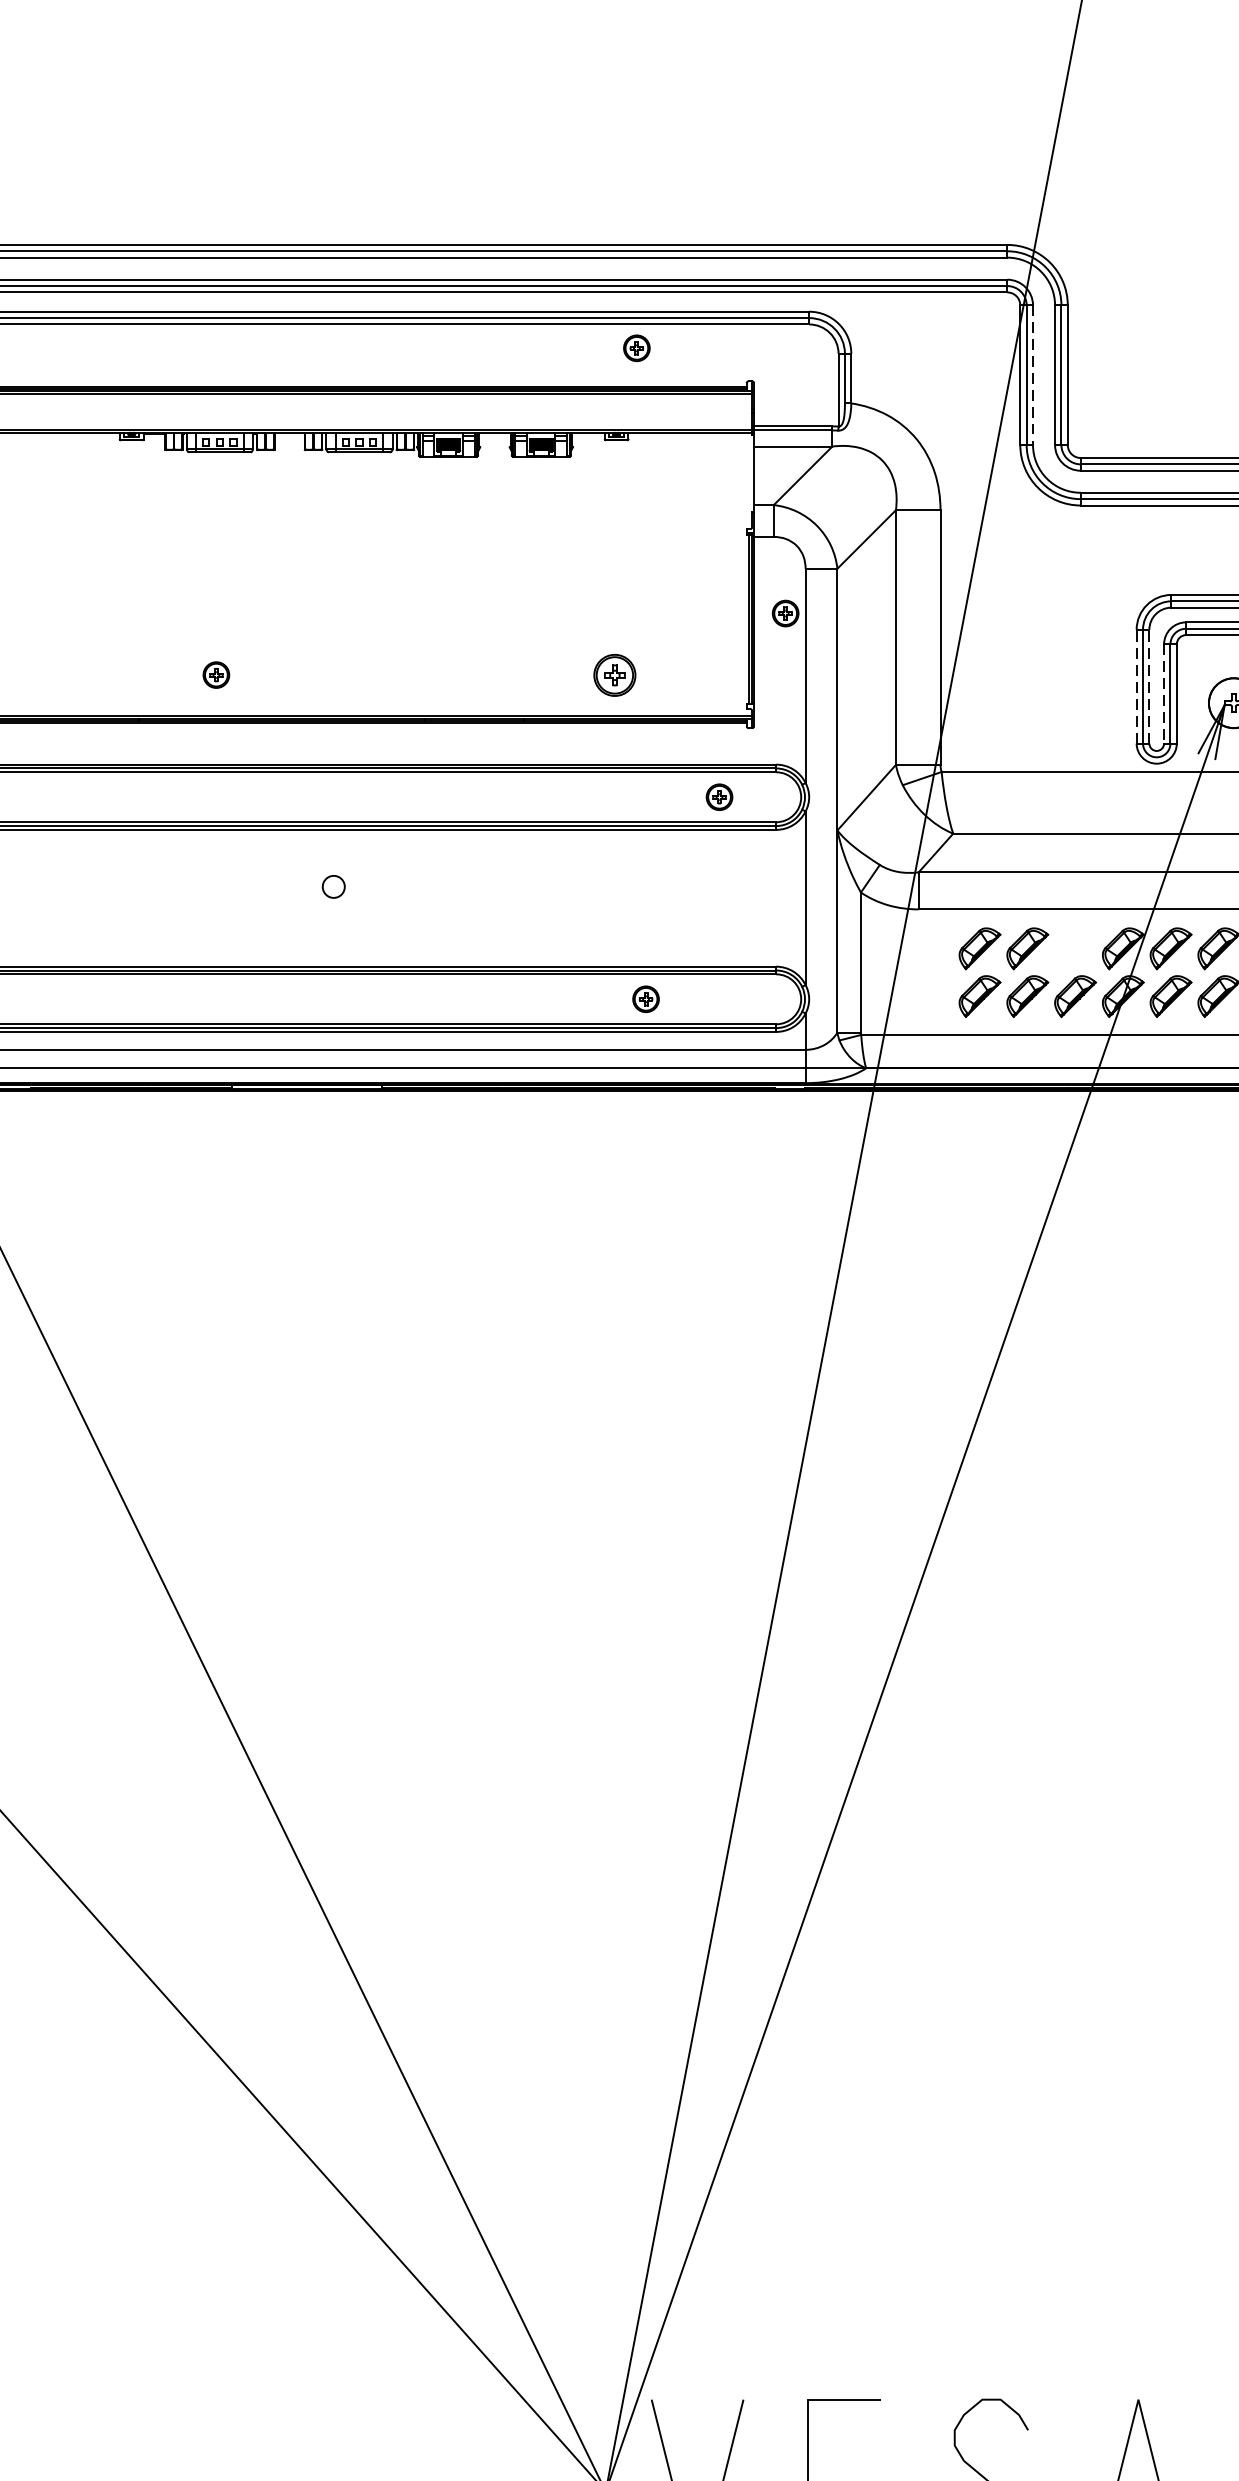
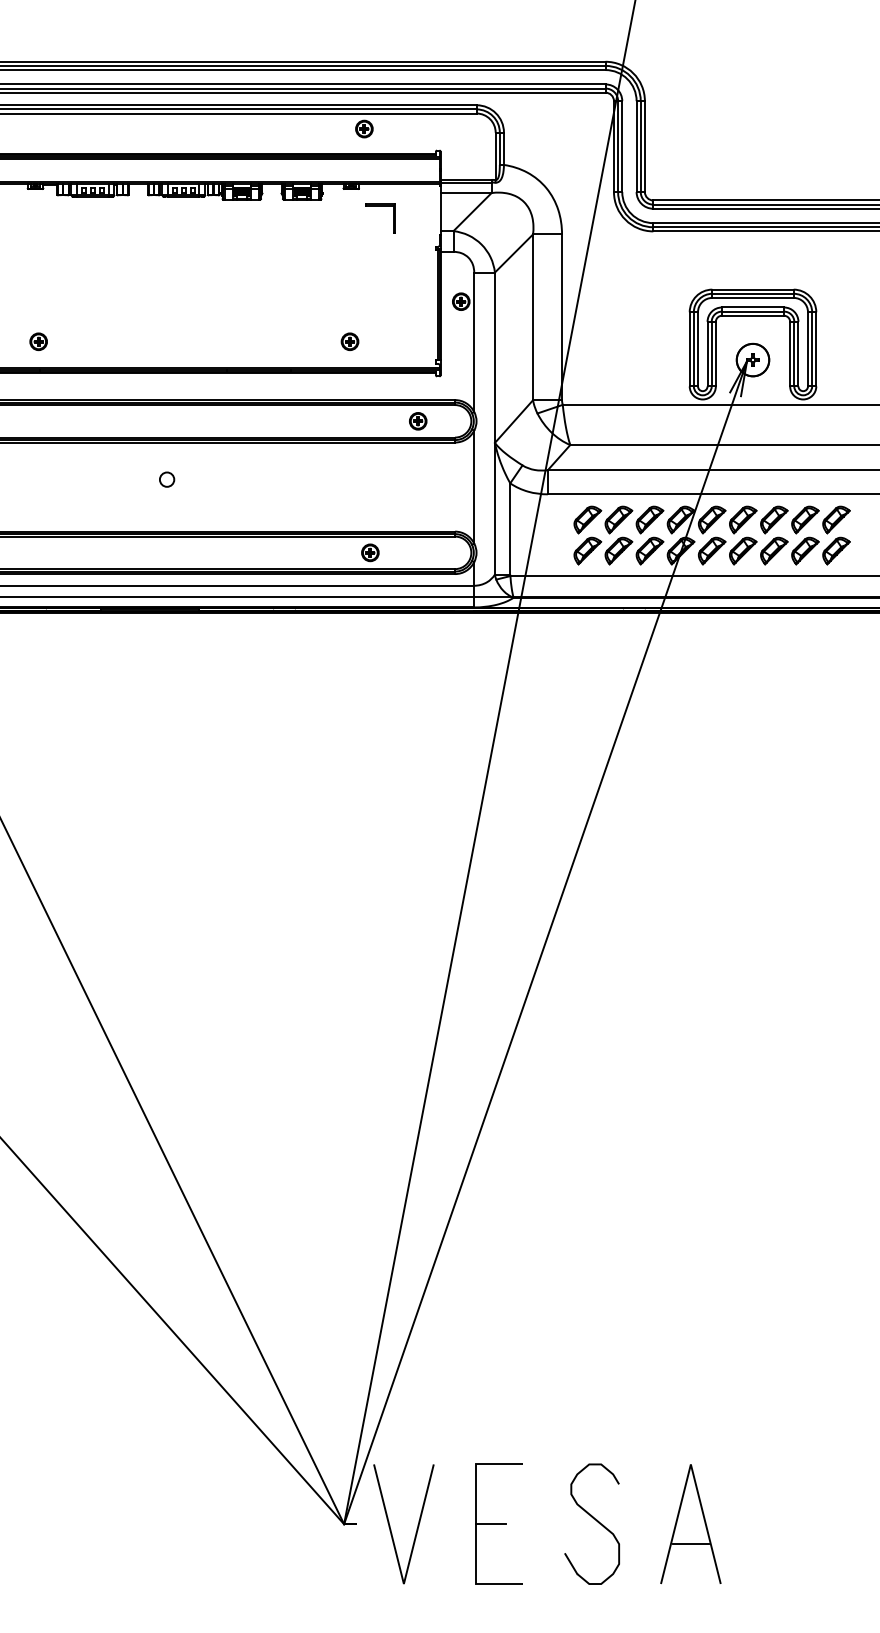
line: (1033, 376) -> (622, 147), dashed -> solid
part: (661, 467) -> (380, 206), added
part: (216, 674) -> (38, 341), moved
part: (614, 674) -> (349, 341), size x0.62
line: (1136, 685) -> (689, 348), dashed -> solid
line: (1150, 685) -> (698, 348), dashed -> solid
line: (1163, 694) -> (707, 354), dashed -> solid
part: (1074, 948) -> (649, 519), added

